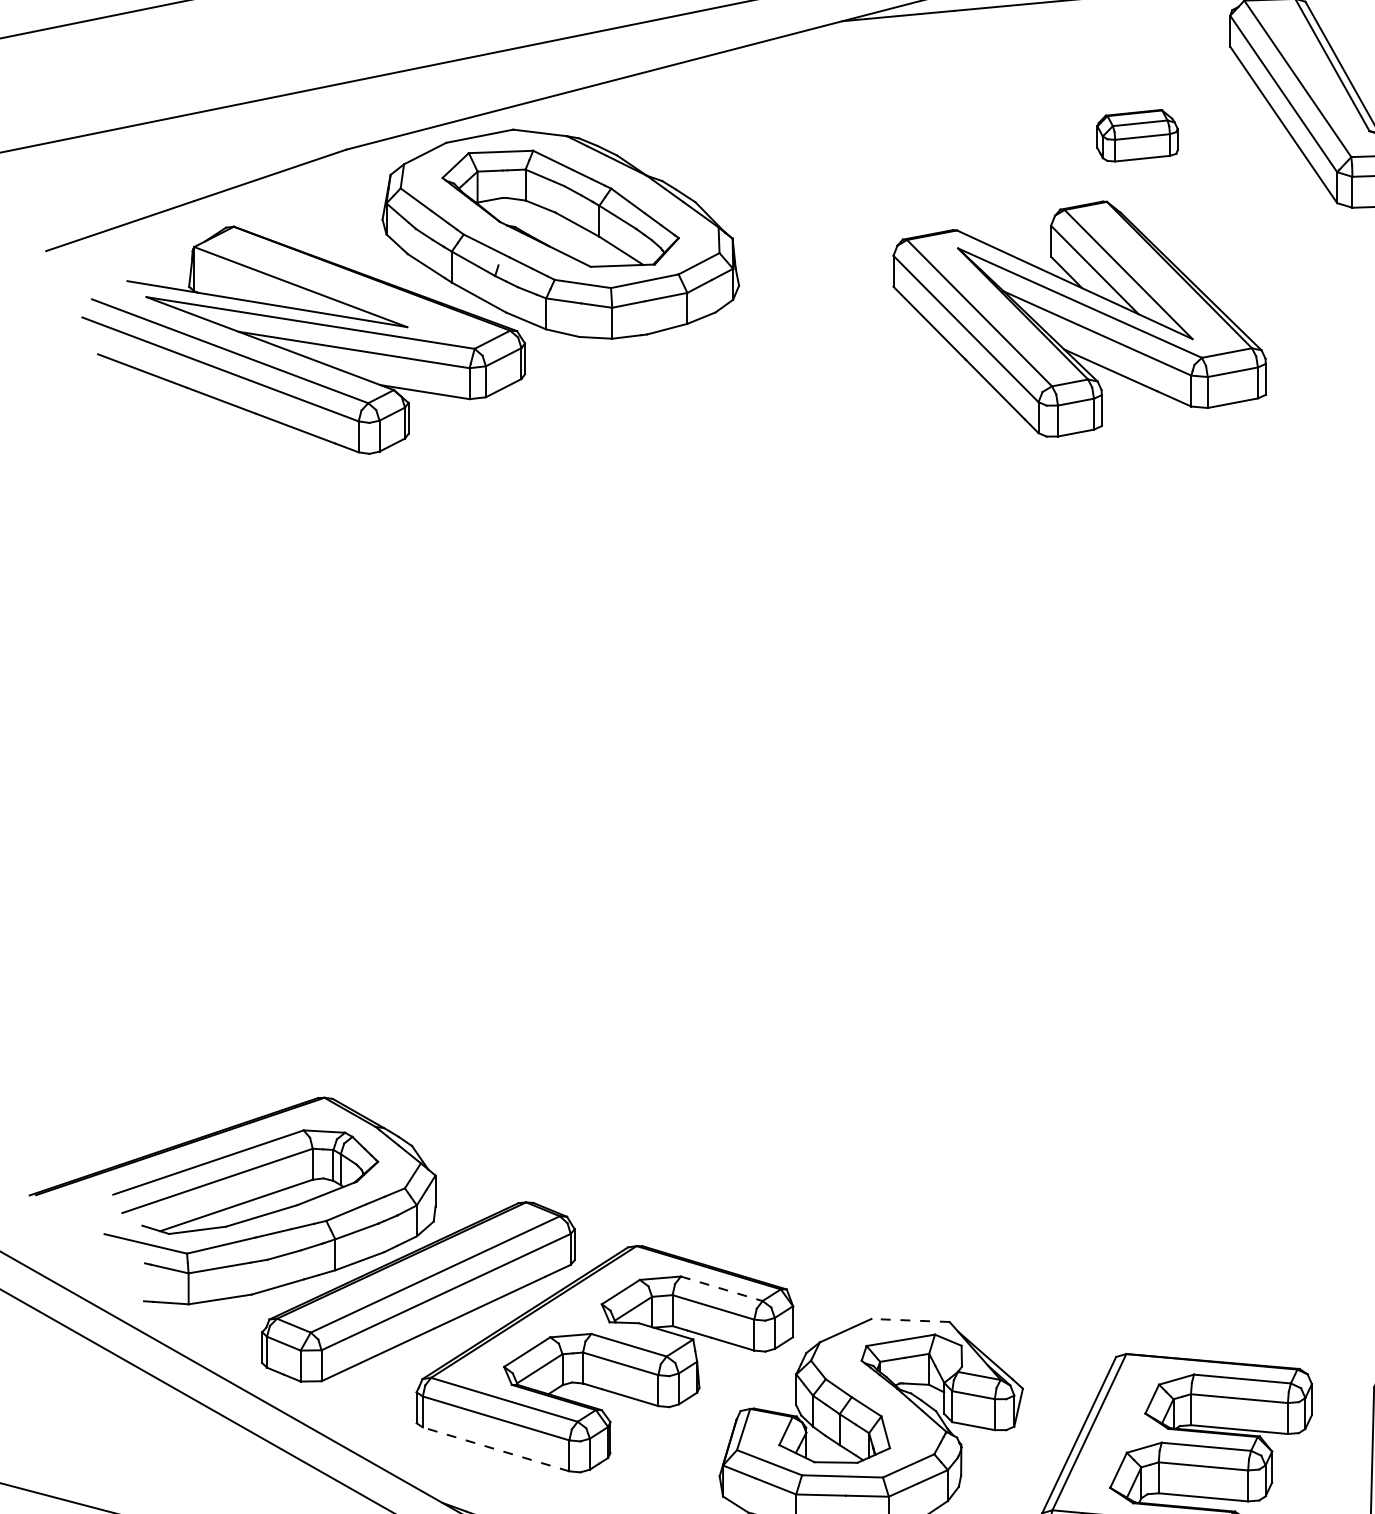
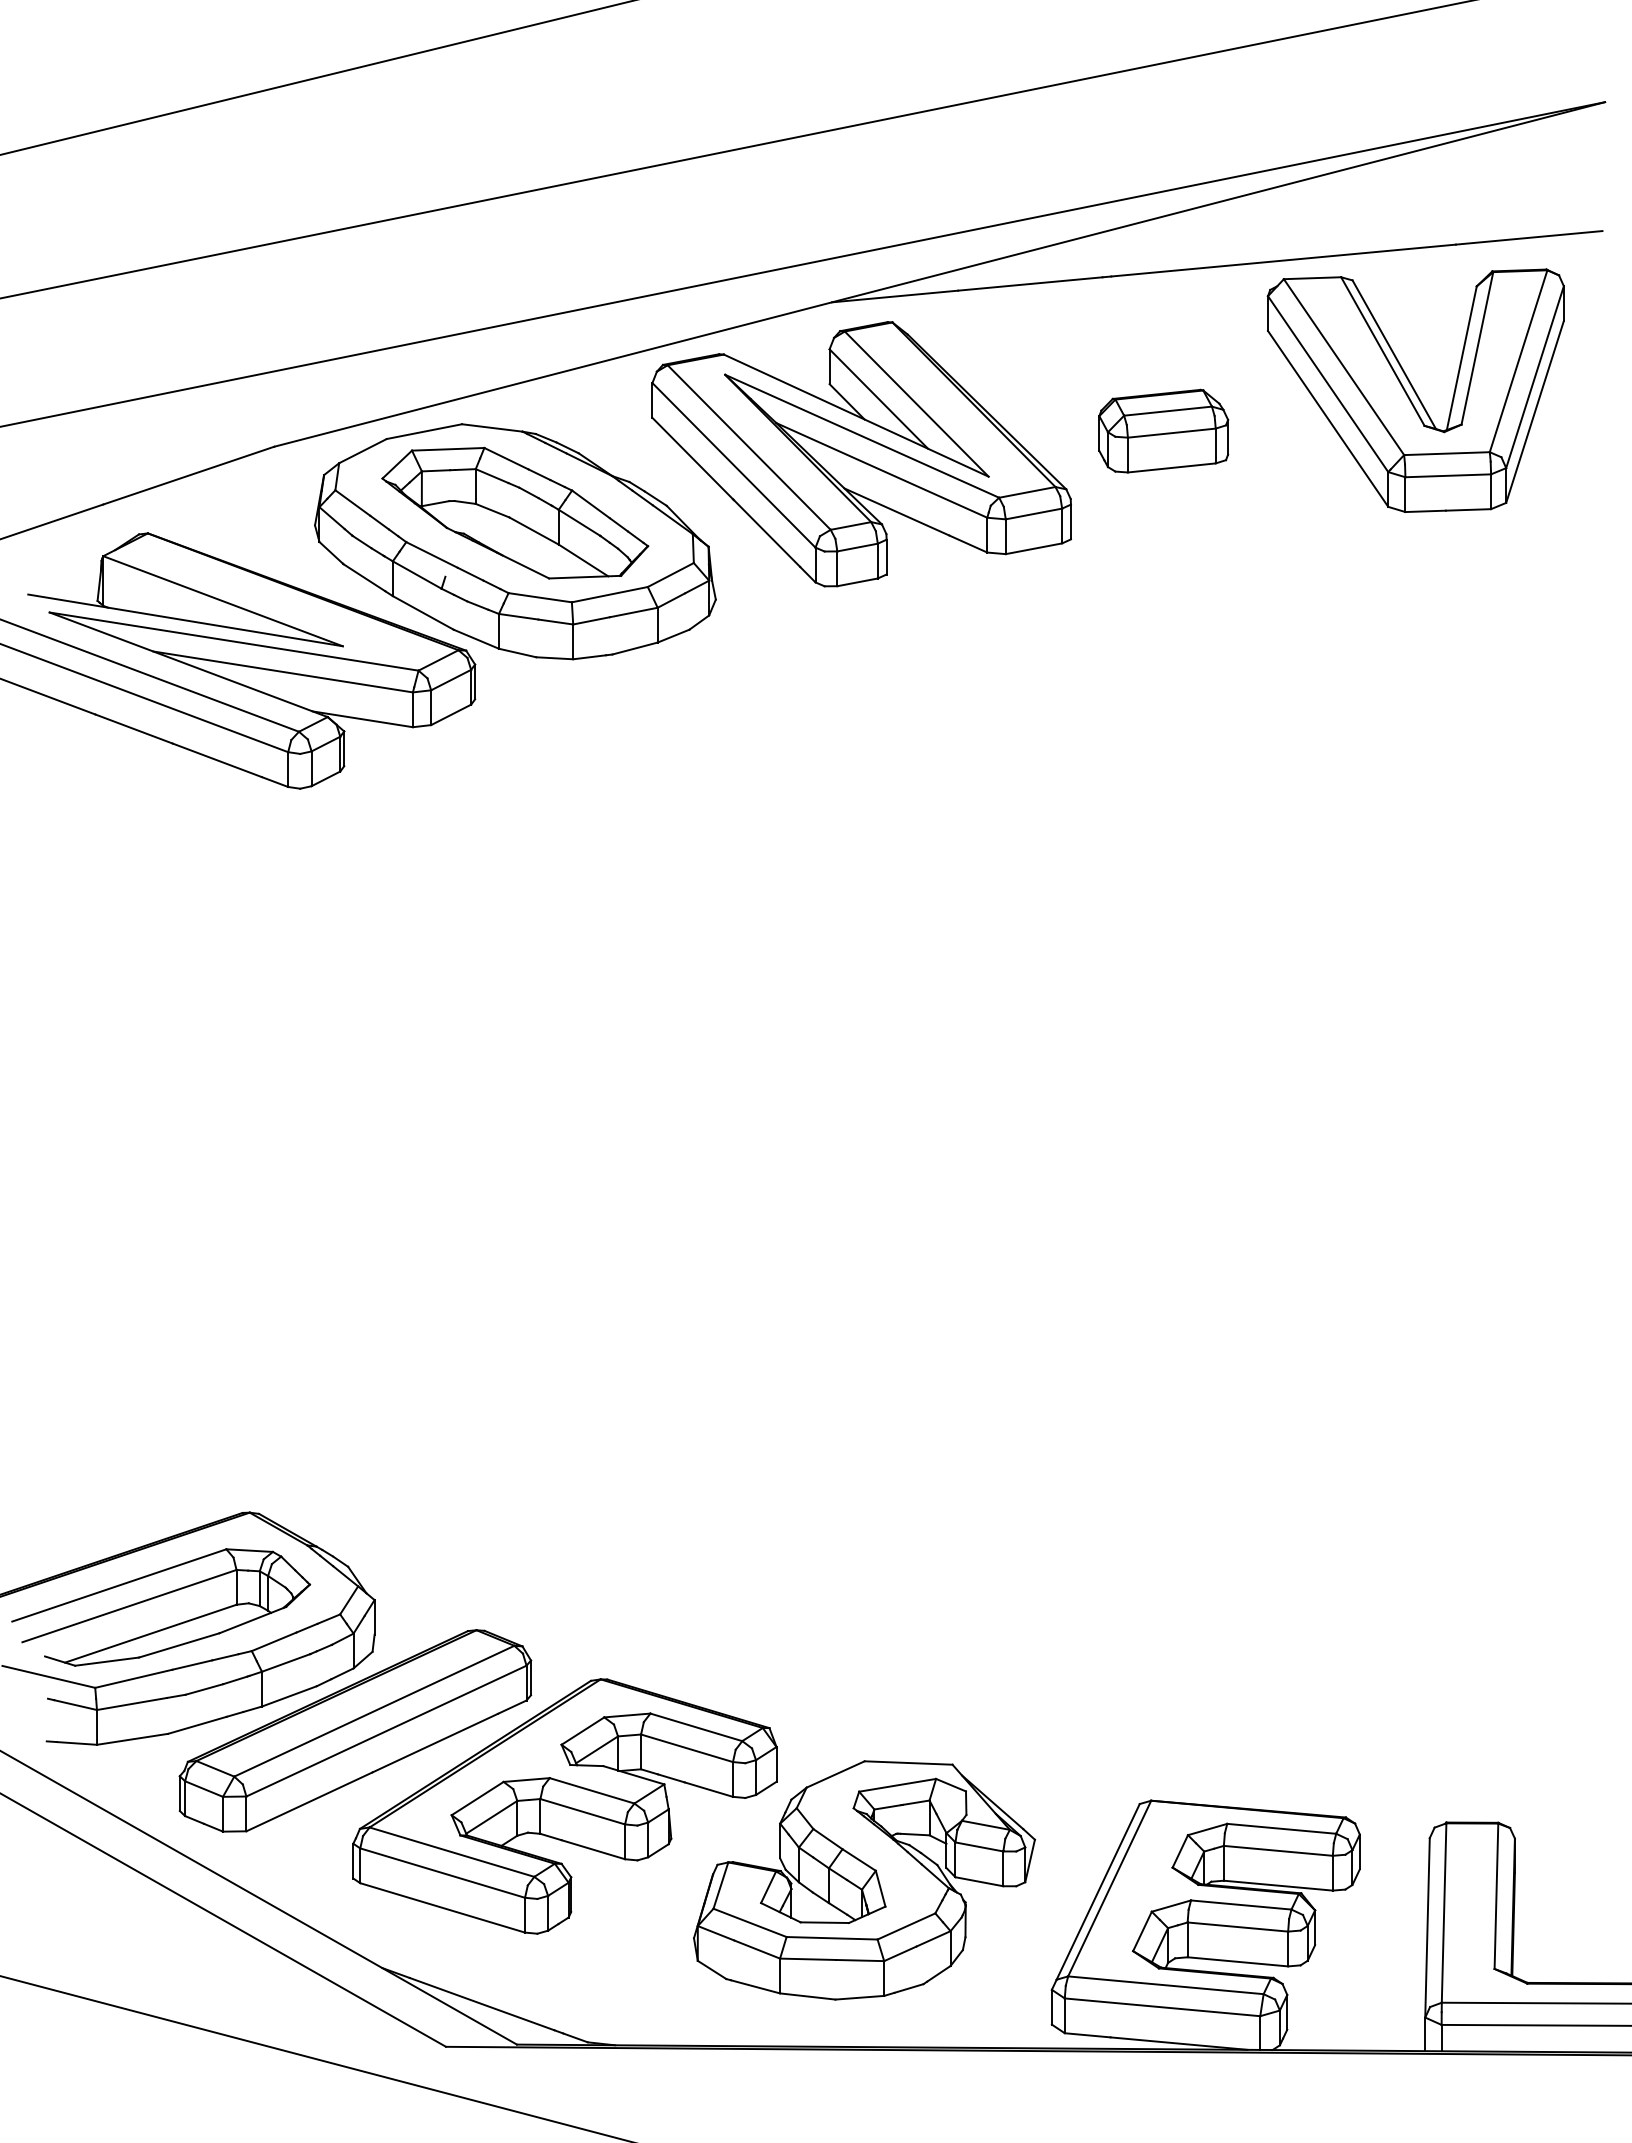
part: (1137, 135) -> (1163, 430), size x1.43
part: (1079, 319) -> (861, 454), moved
line: (721, 1288) -> (696, 1727), dashed -> solid
line: (910, 1320) -> (908, 1763), dashed -> solid
line: (495, 1449) -> (442, 1907), dashed -> solid

